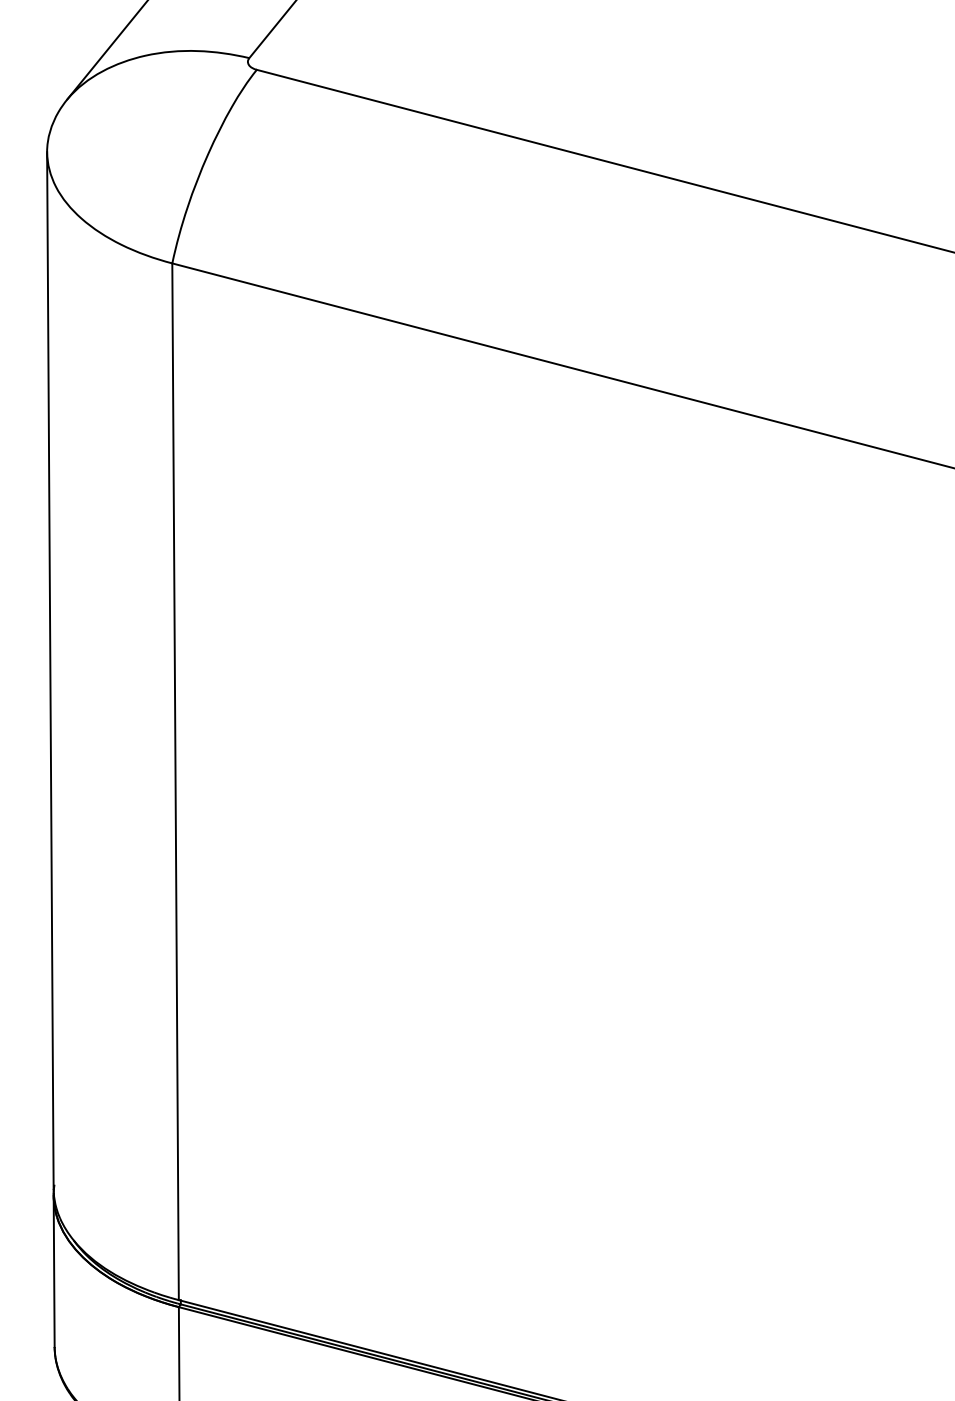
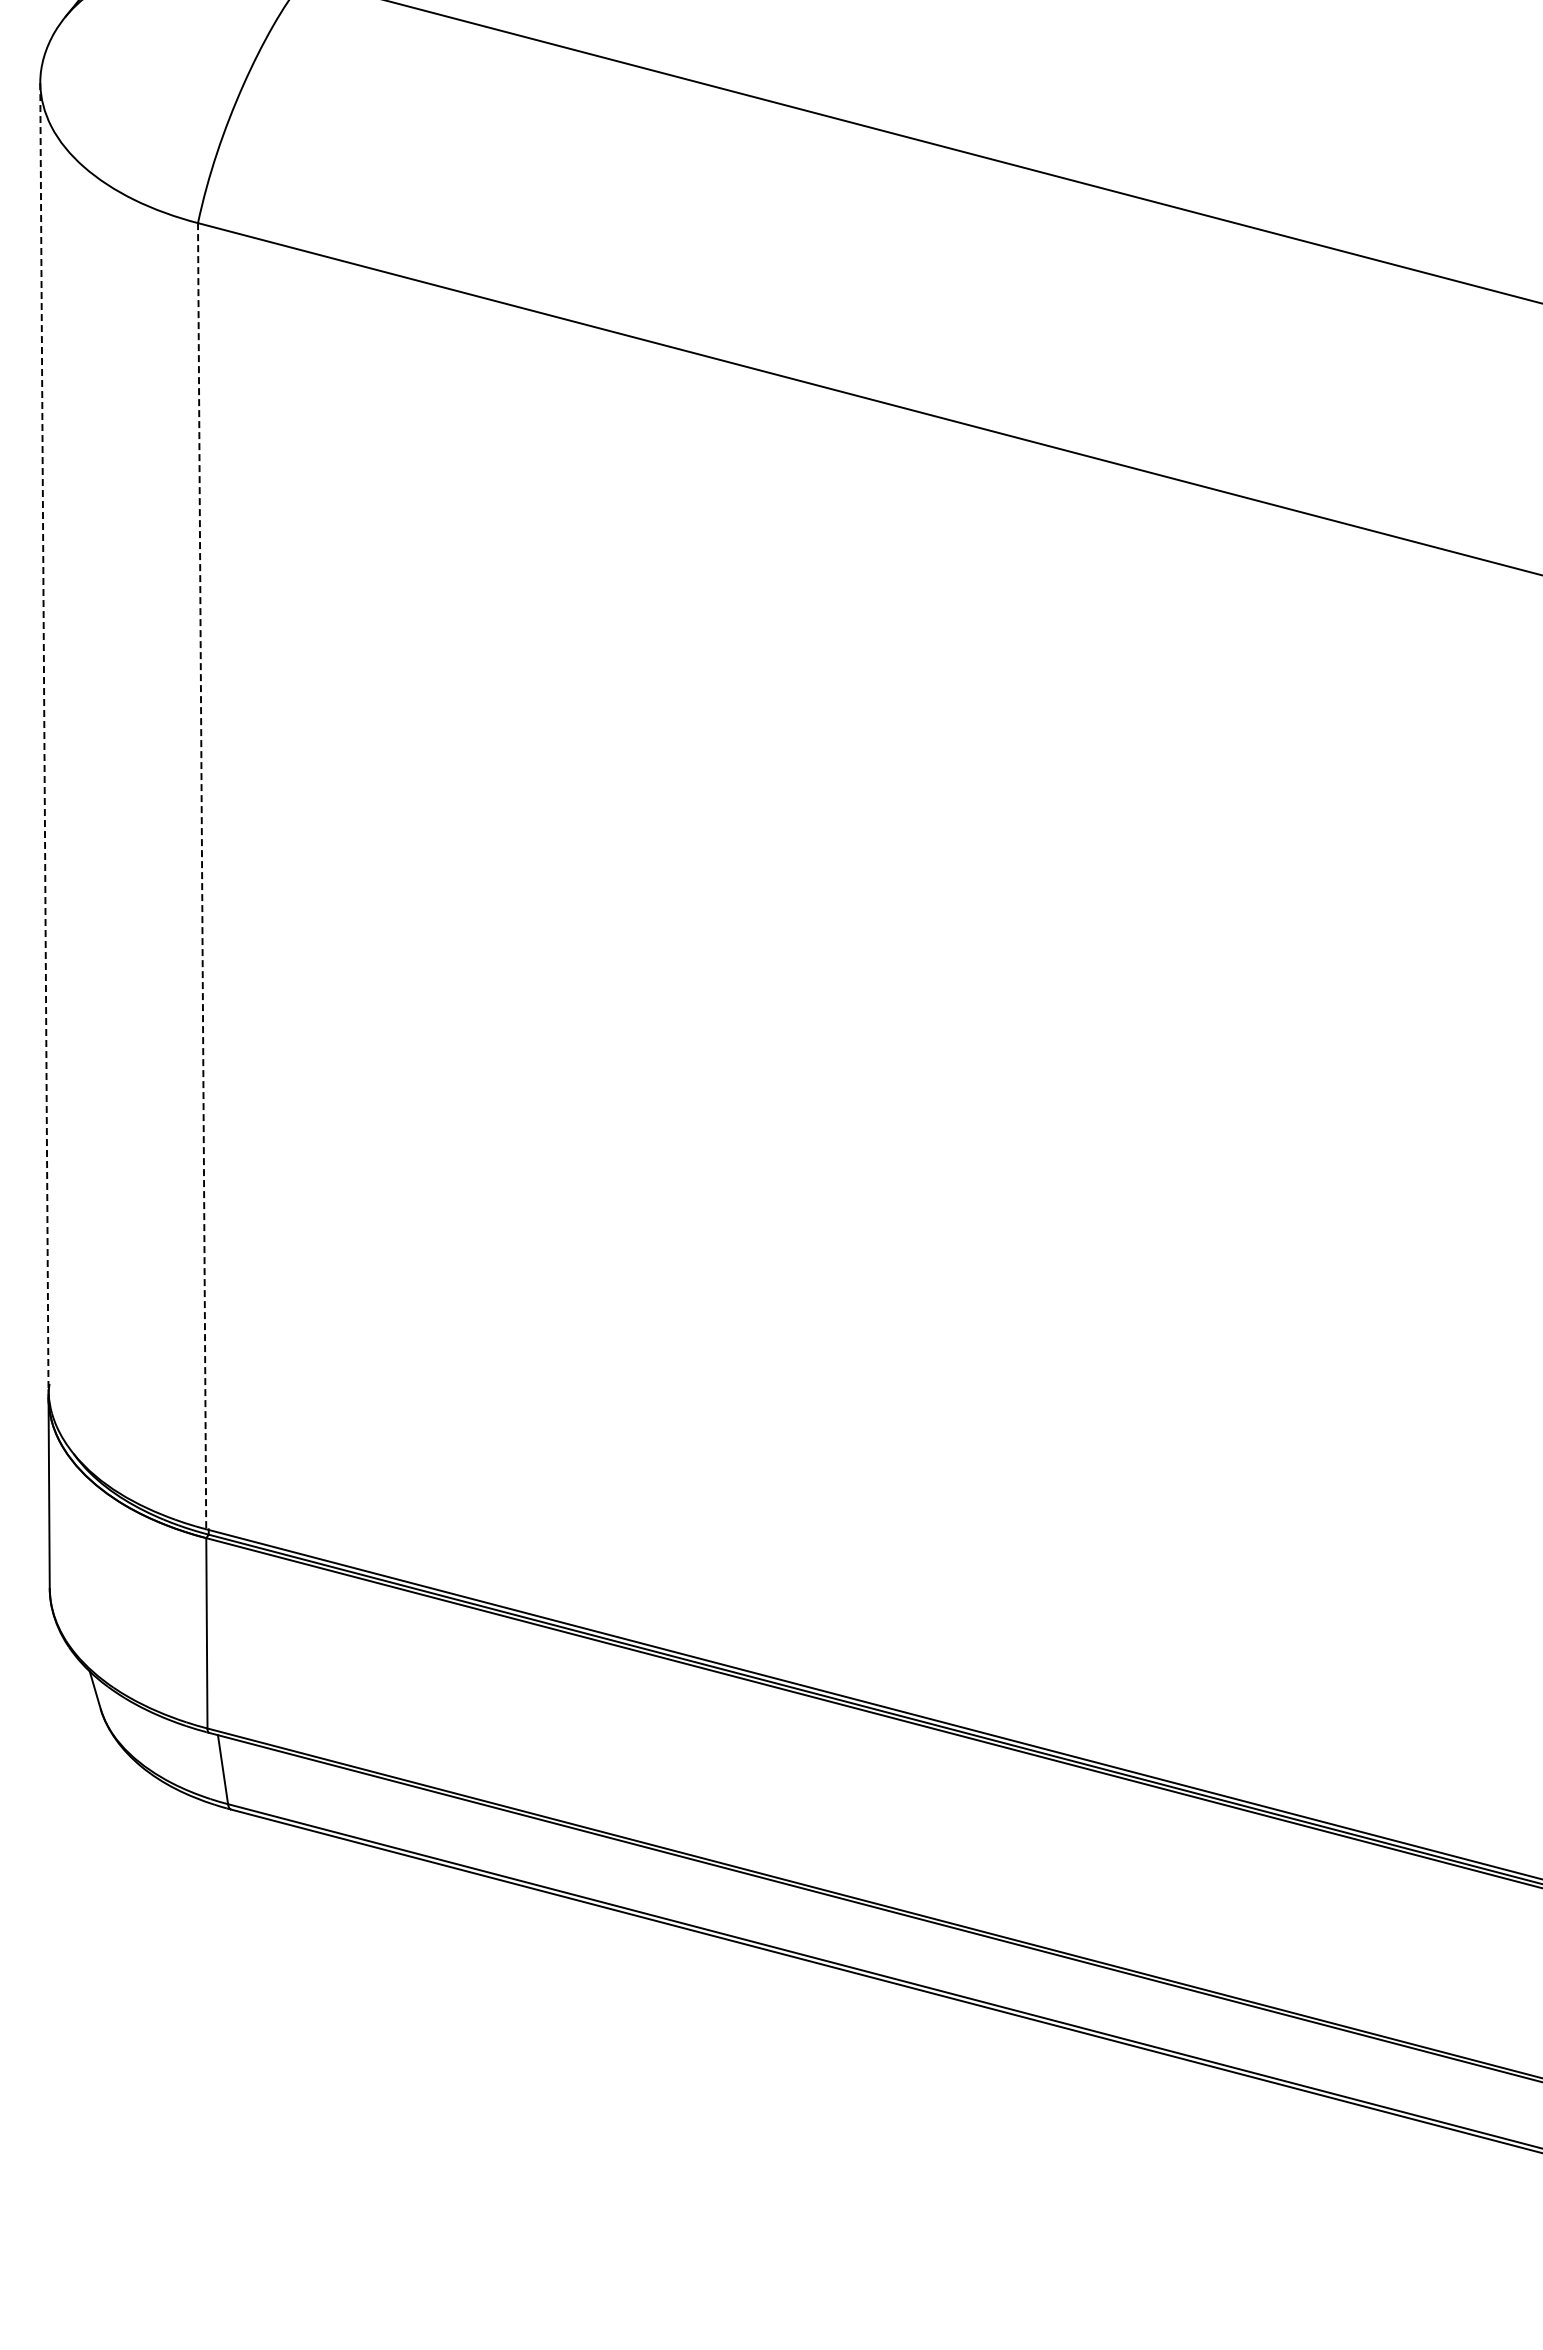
line: (50, 670) -> (44, 736), solid -> dashed
line: (175, 781) -> (202, 876), solid -> dashed

